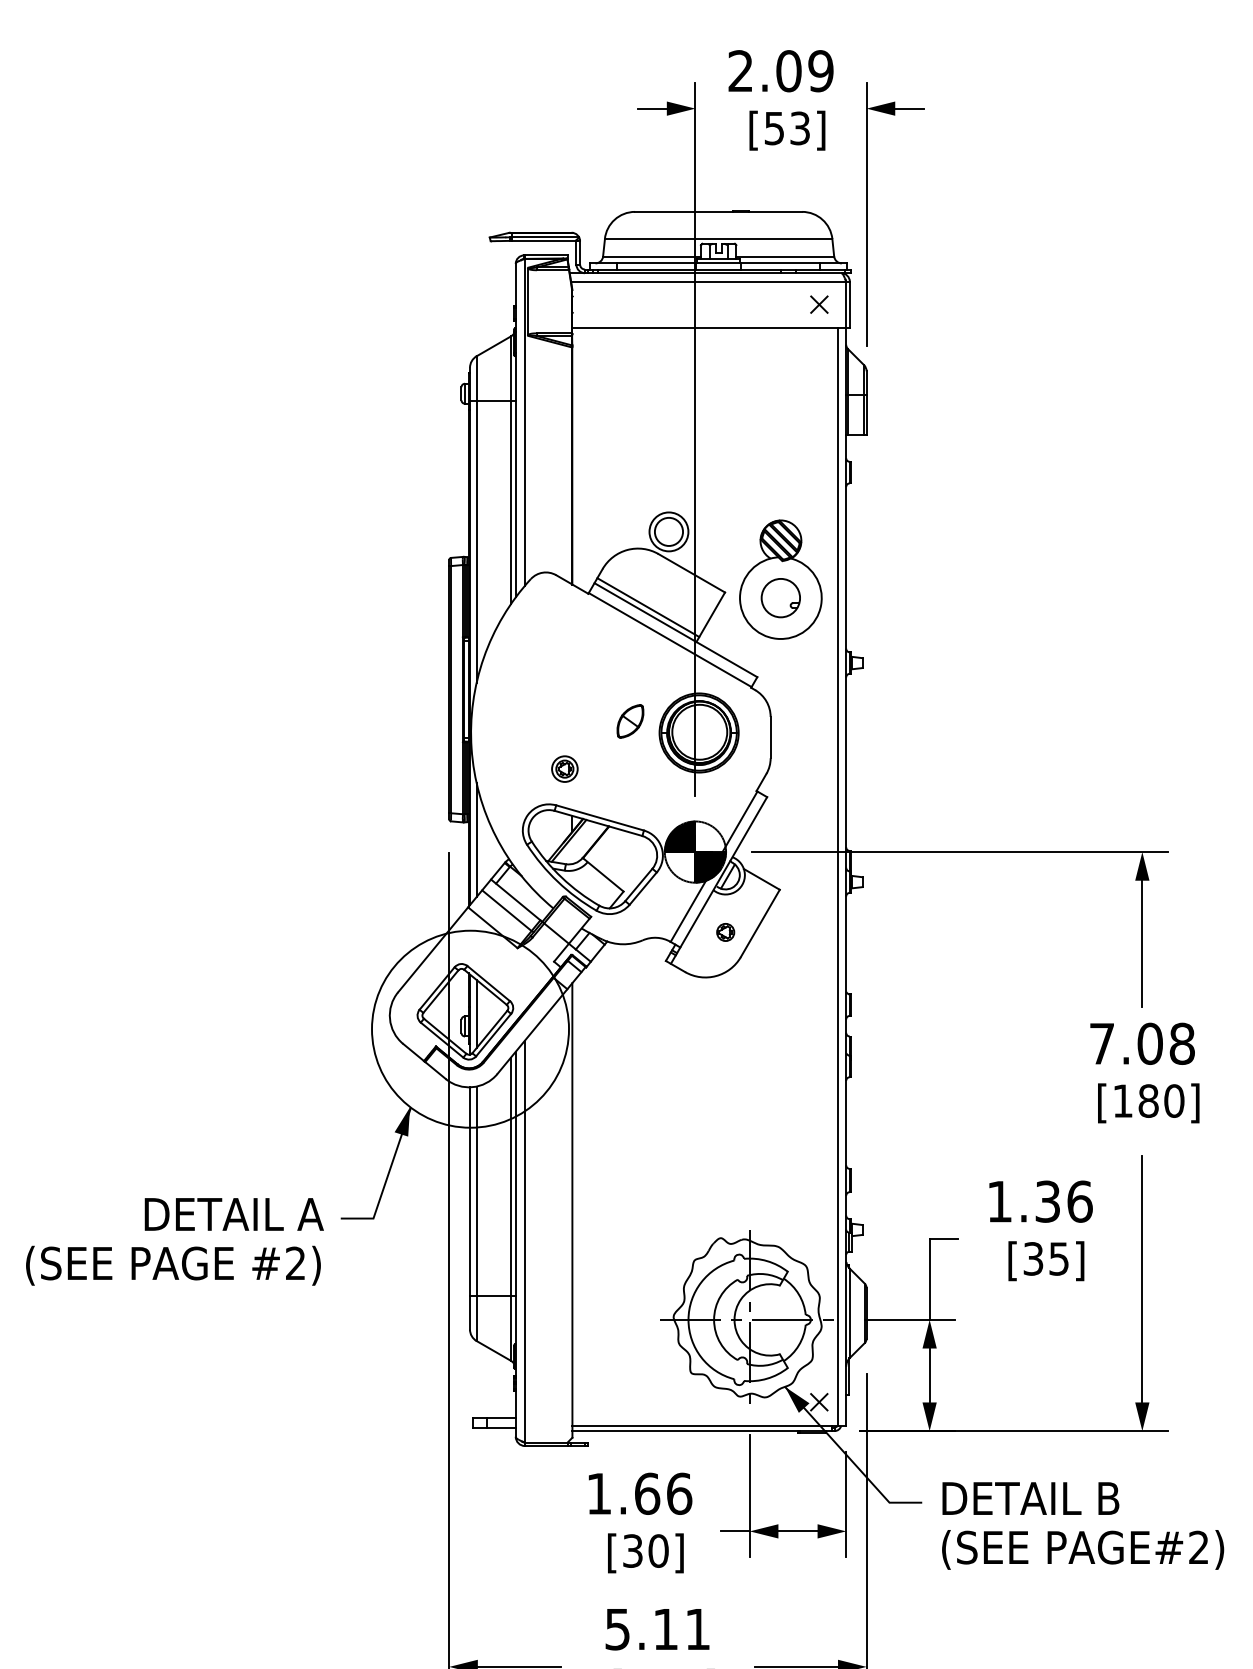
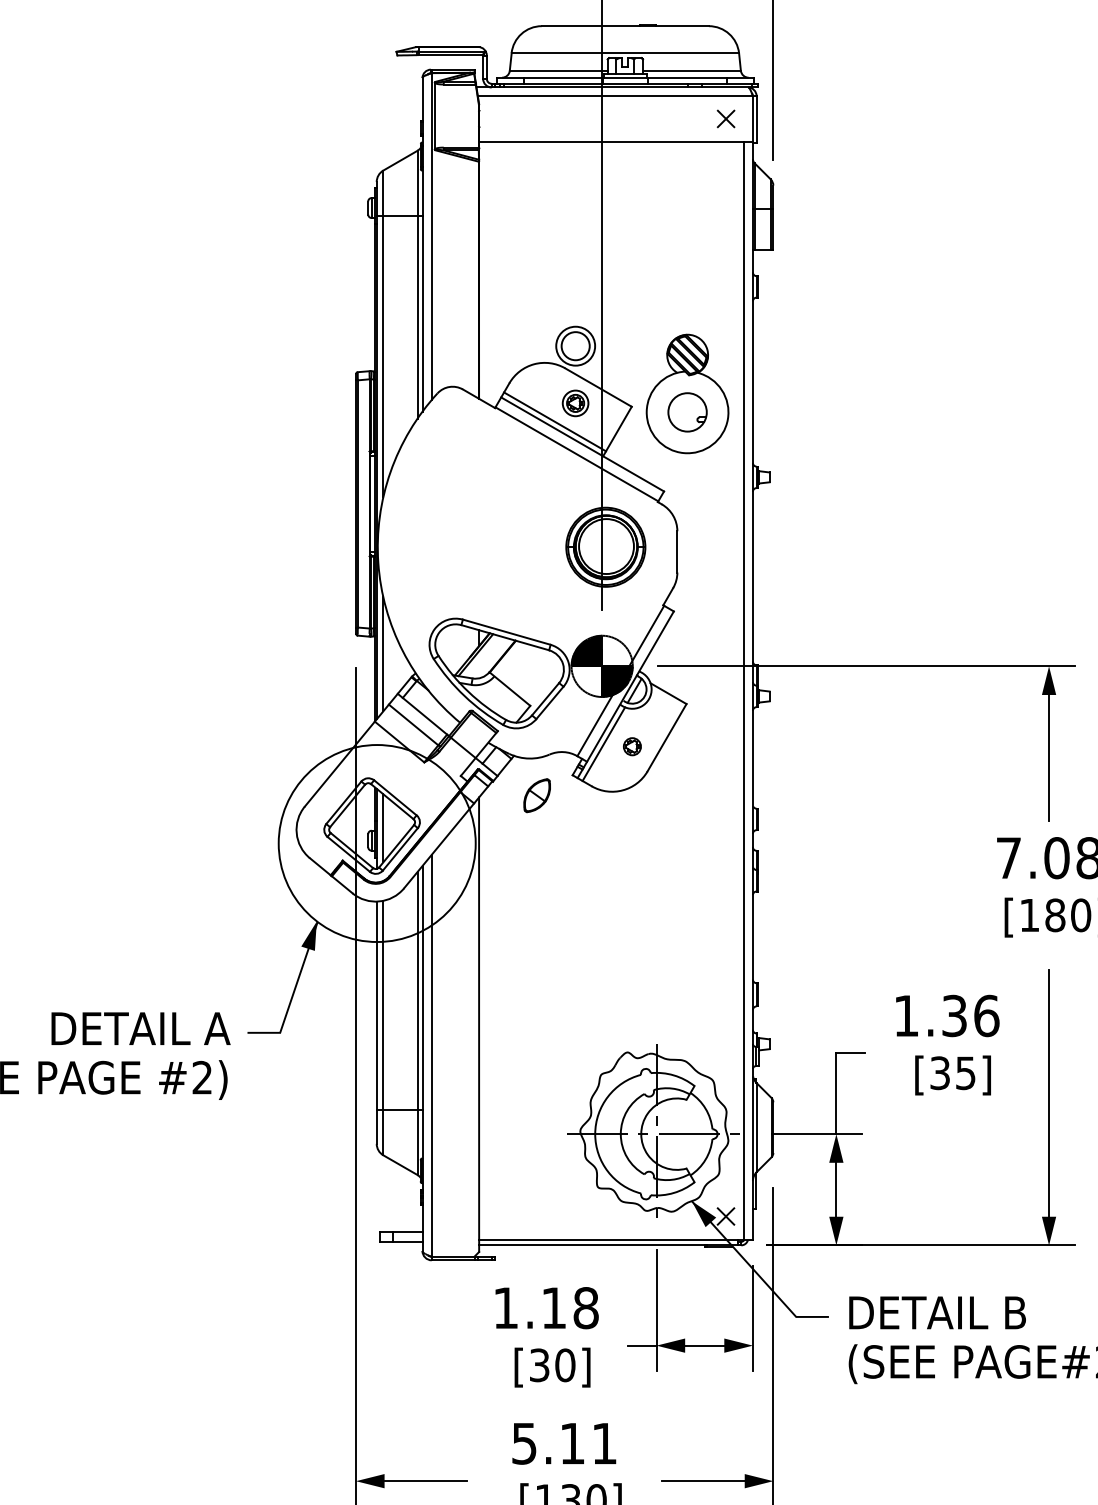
part: (630, 721) -> (537, 795), moved
part: (564, 768) -> (575, 402), moved
line: (696, 929) -> (603, 743), added
text: (663, 1493) -> (570, 1307), 1.66 -> 1.18

